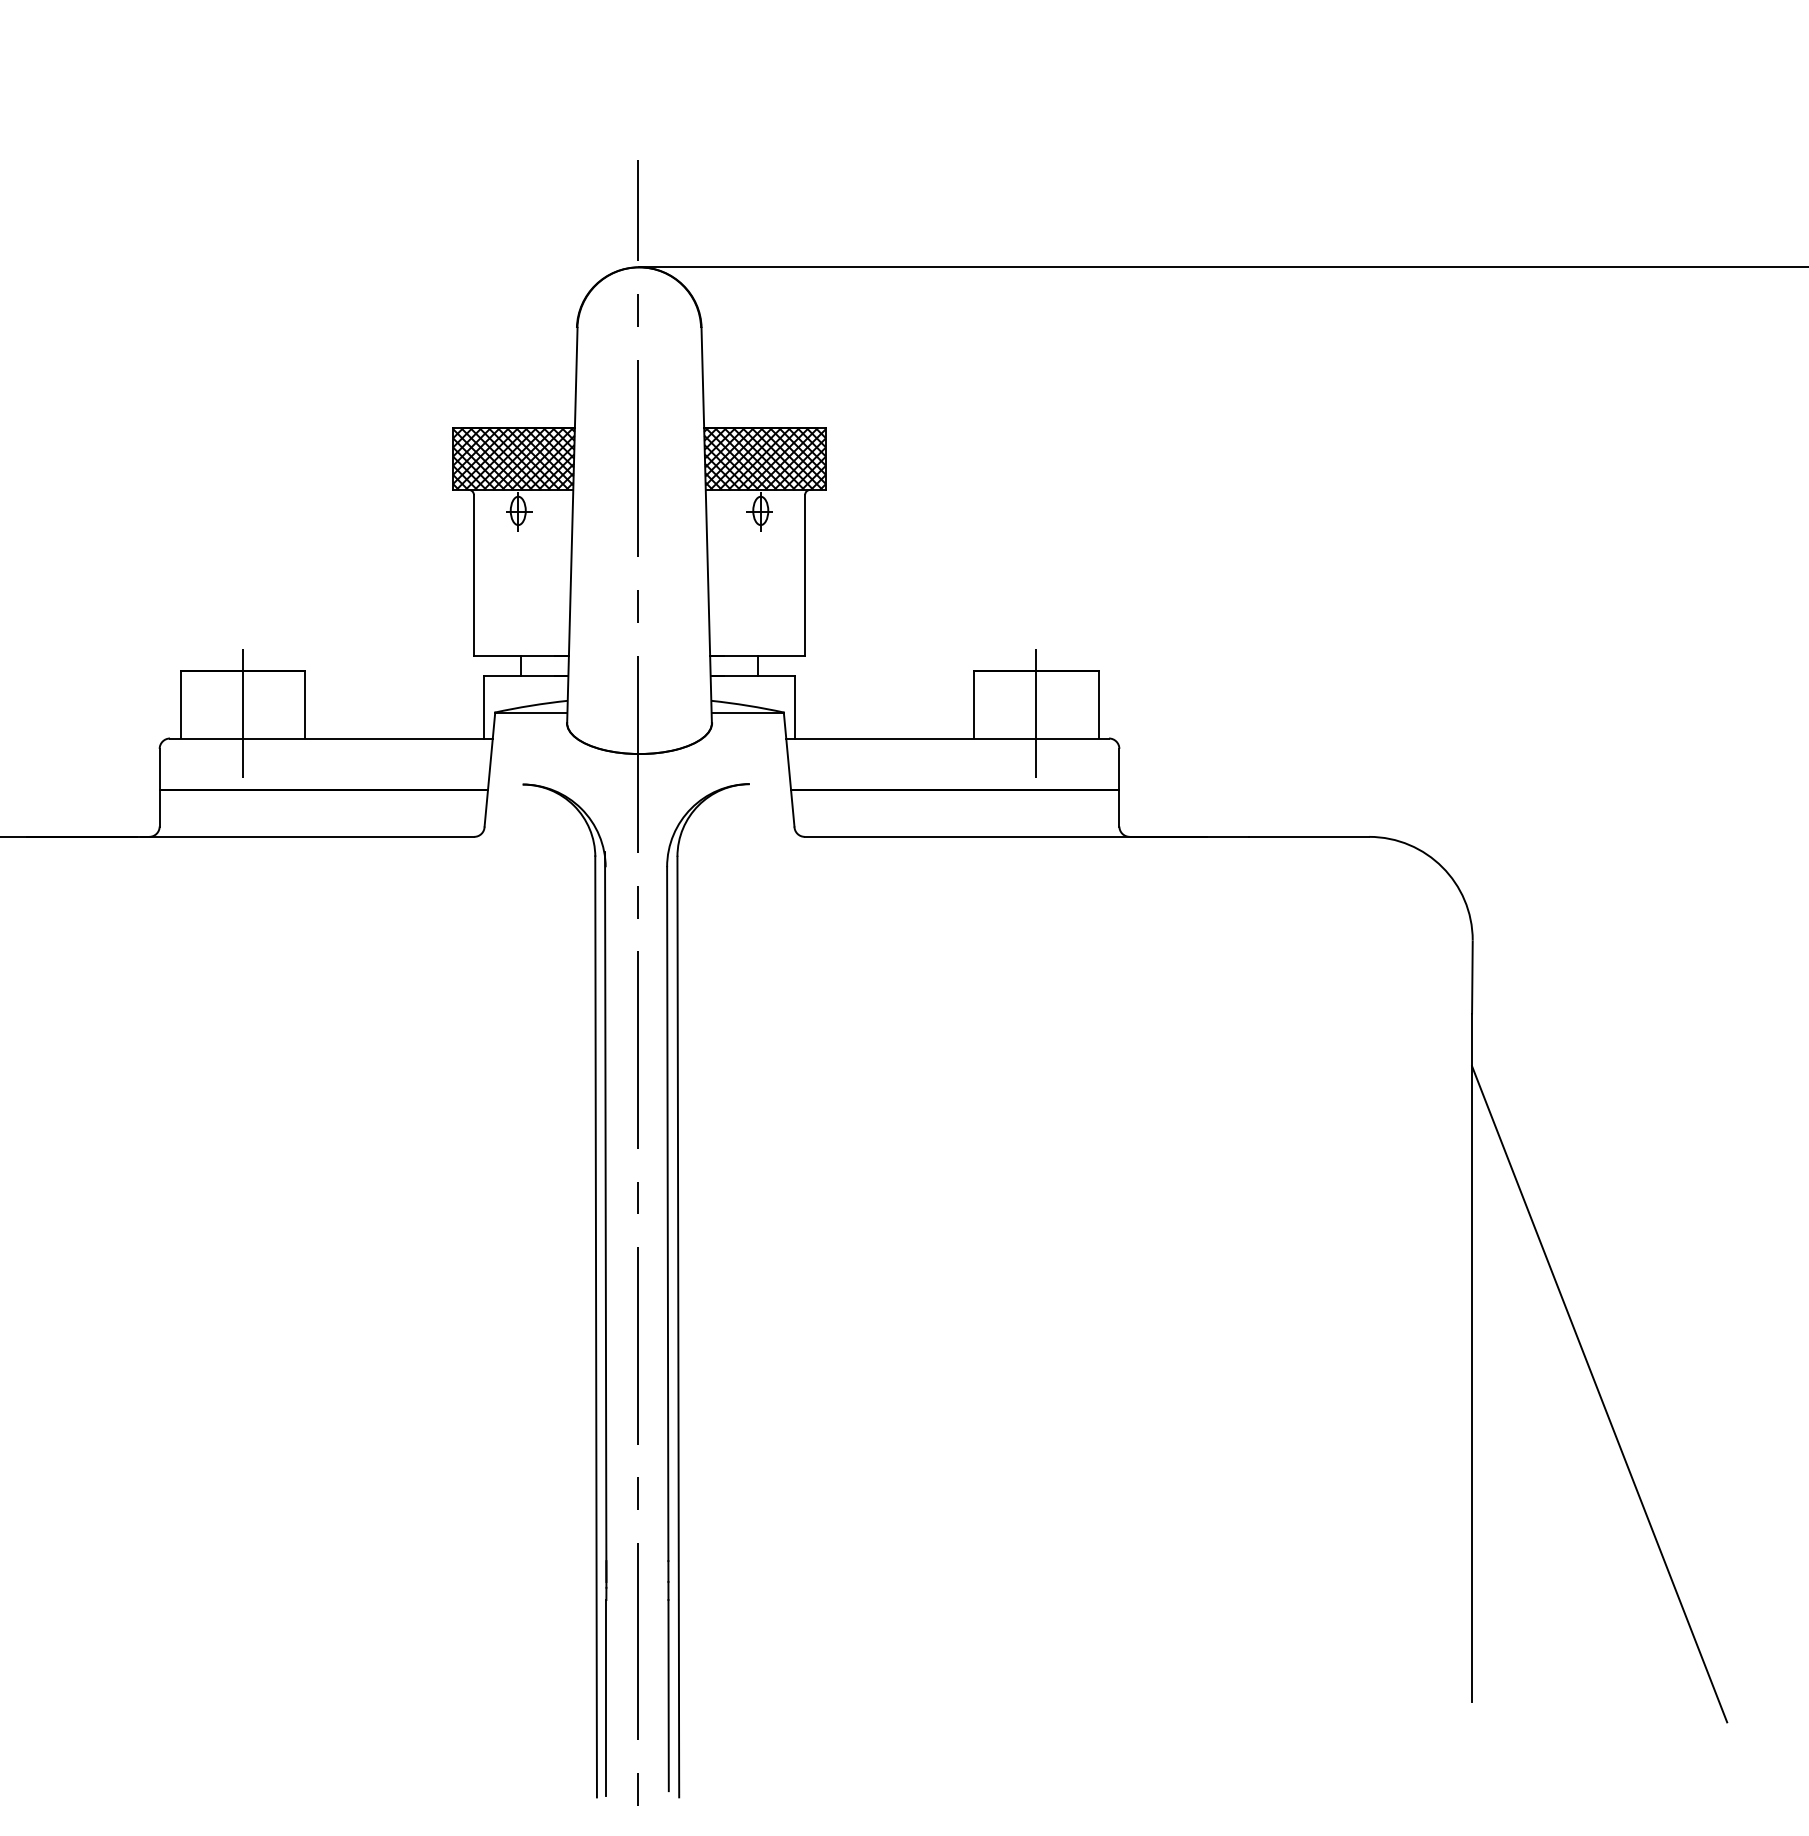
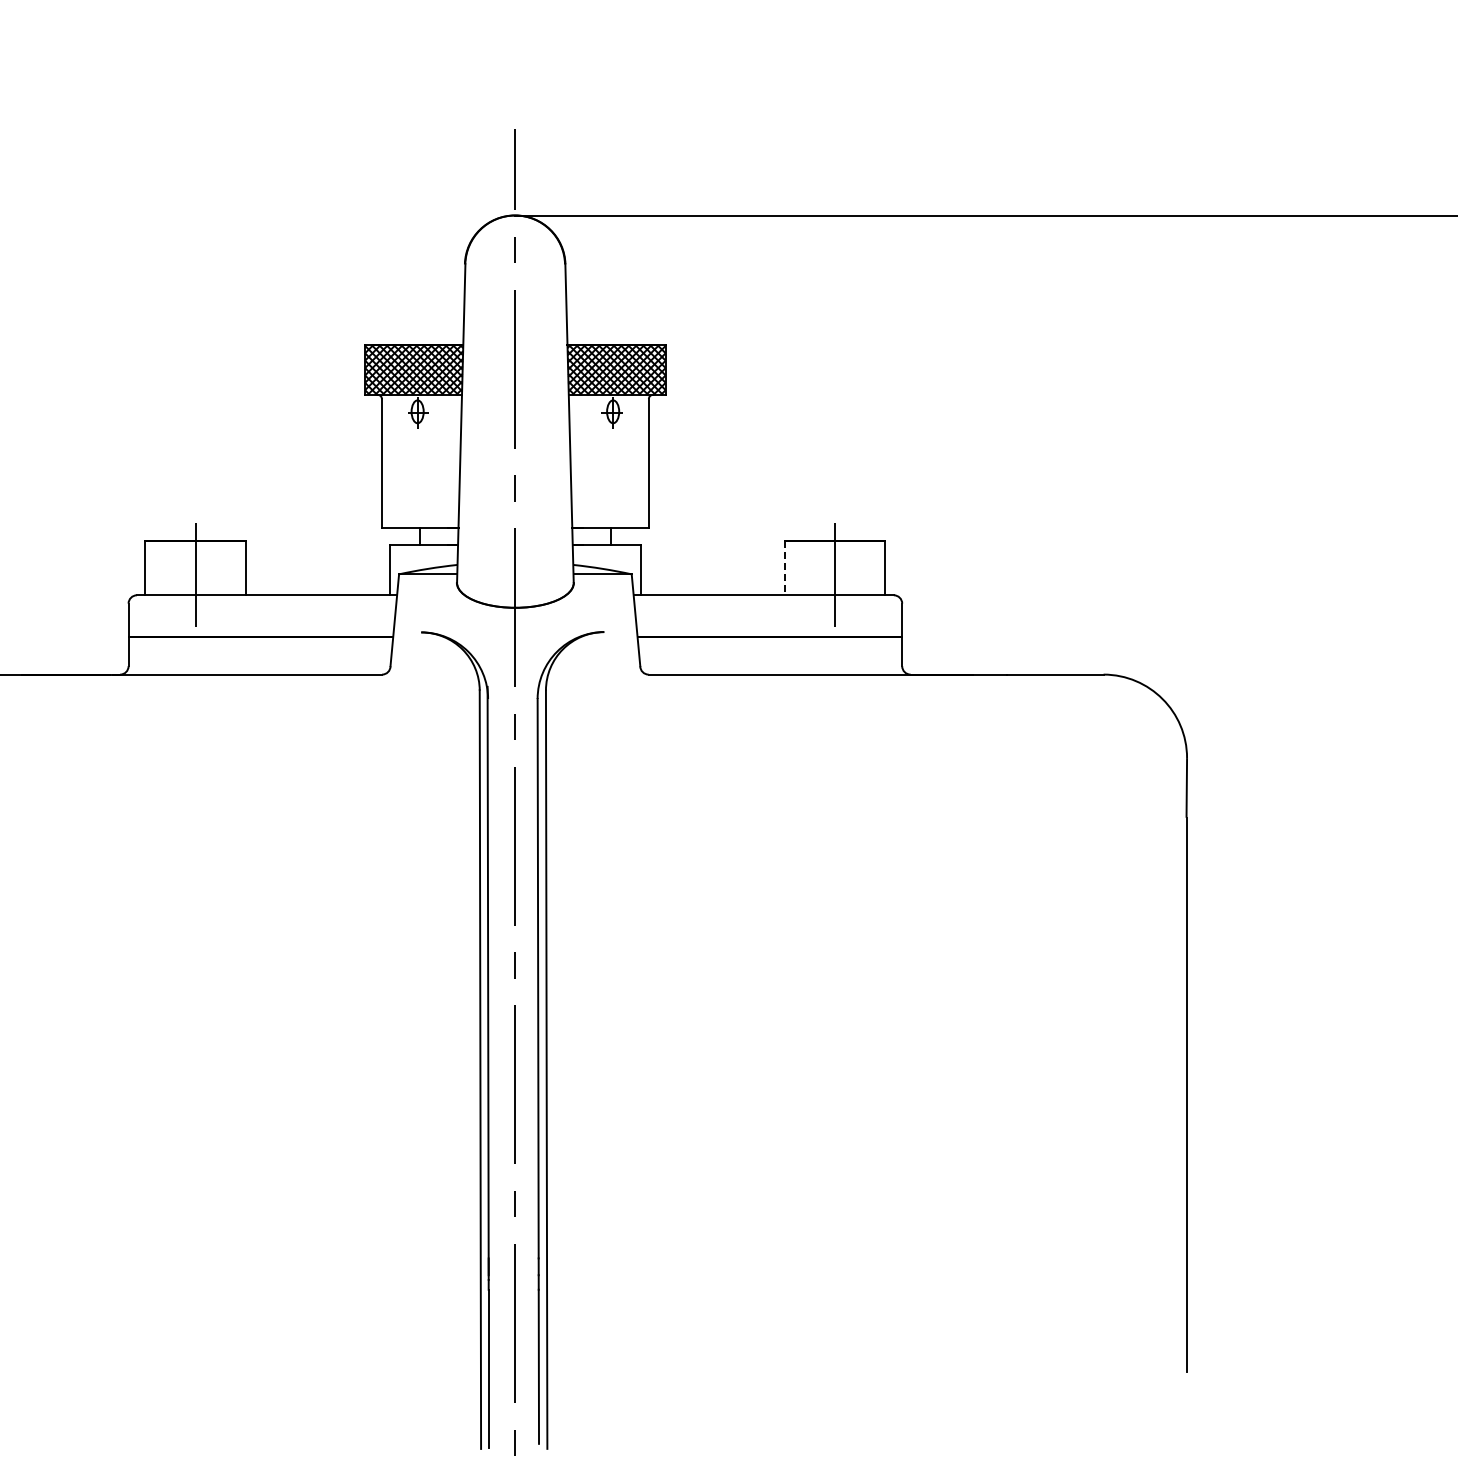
line: (974, 705) -> (785, 568), solid -> dashed
line: (1599, 1393) -> (1289, 1123), removed

